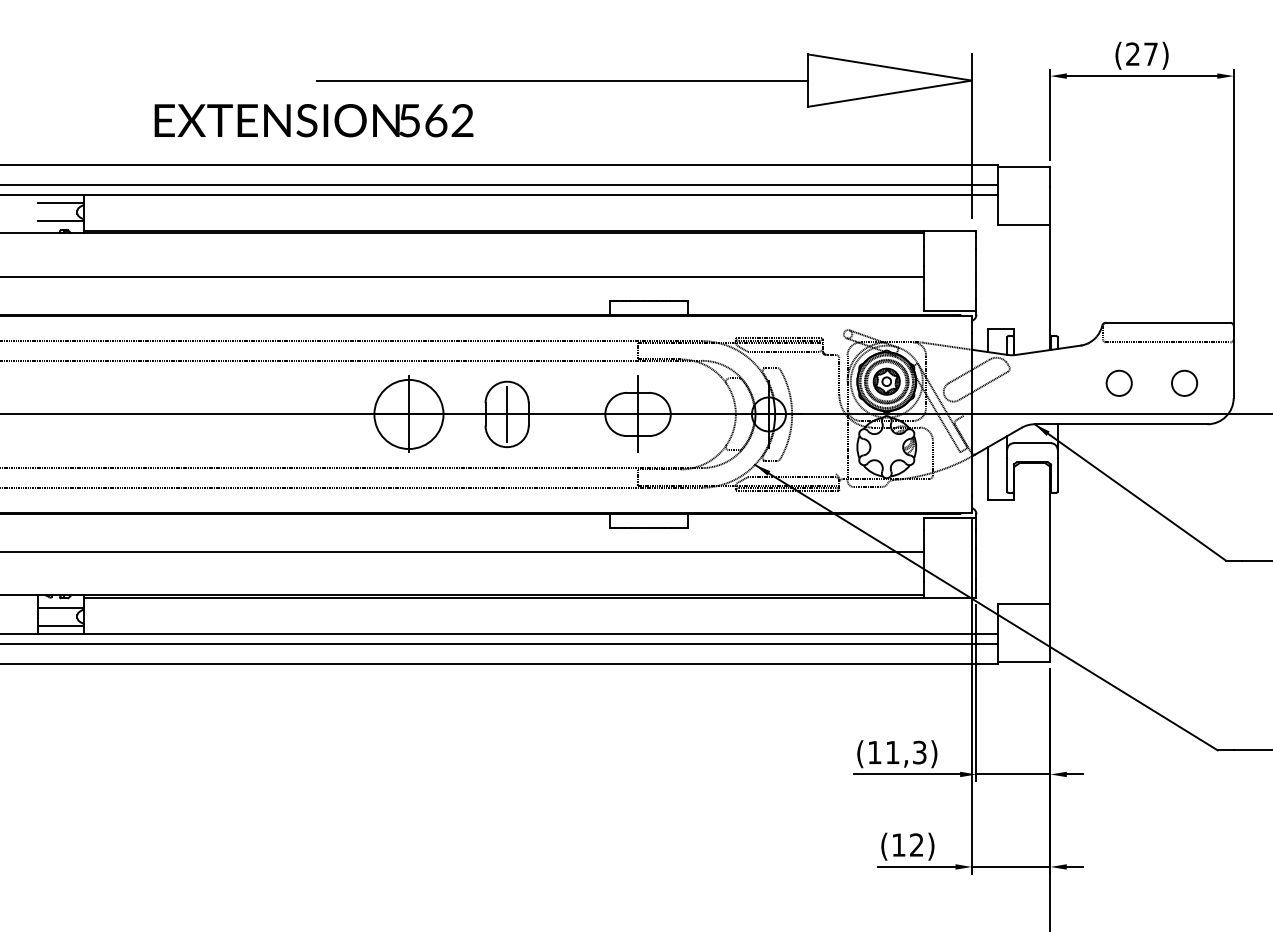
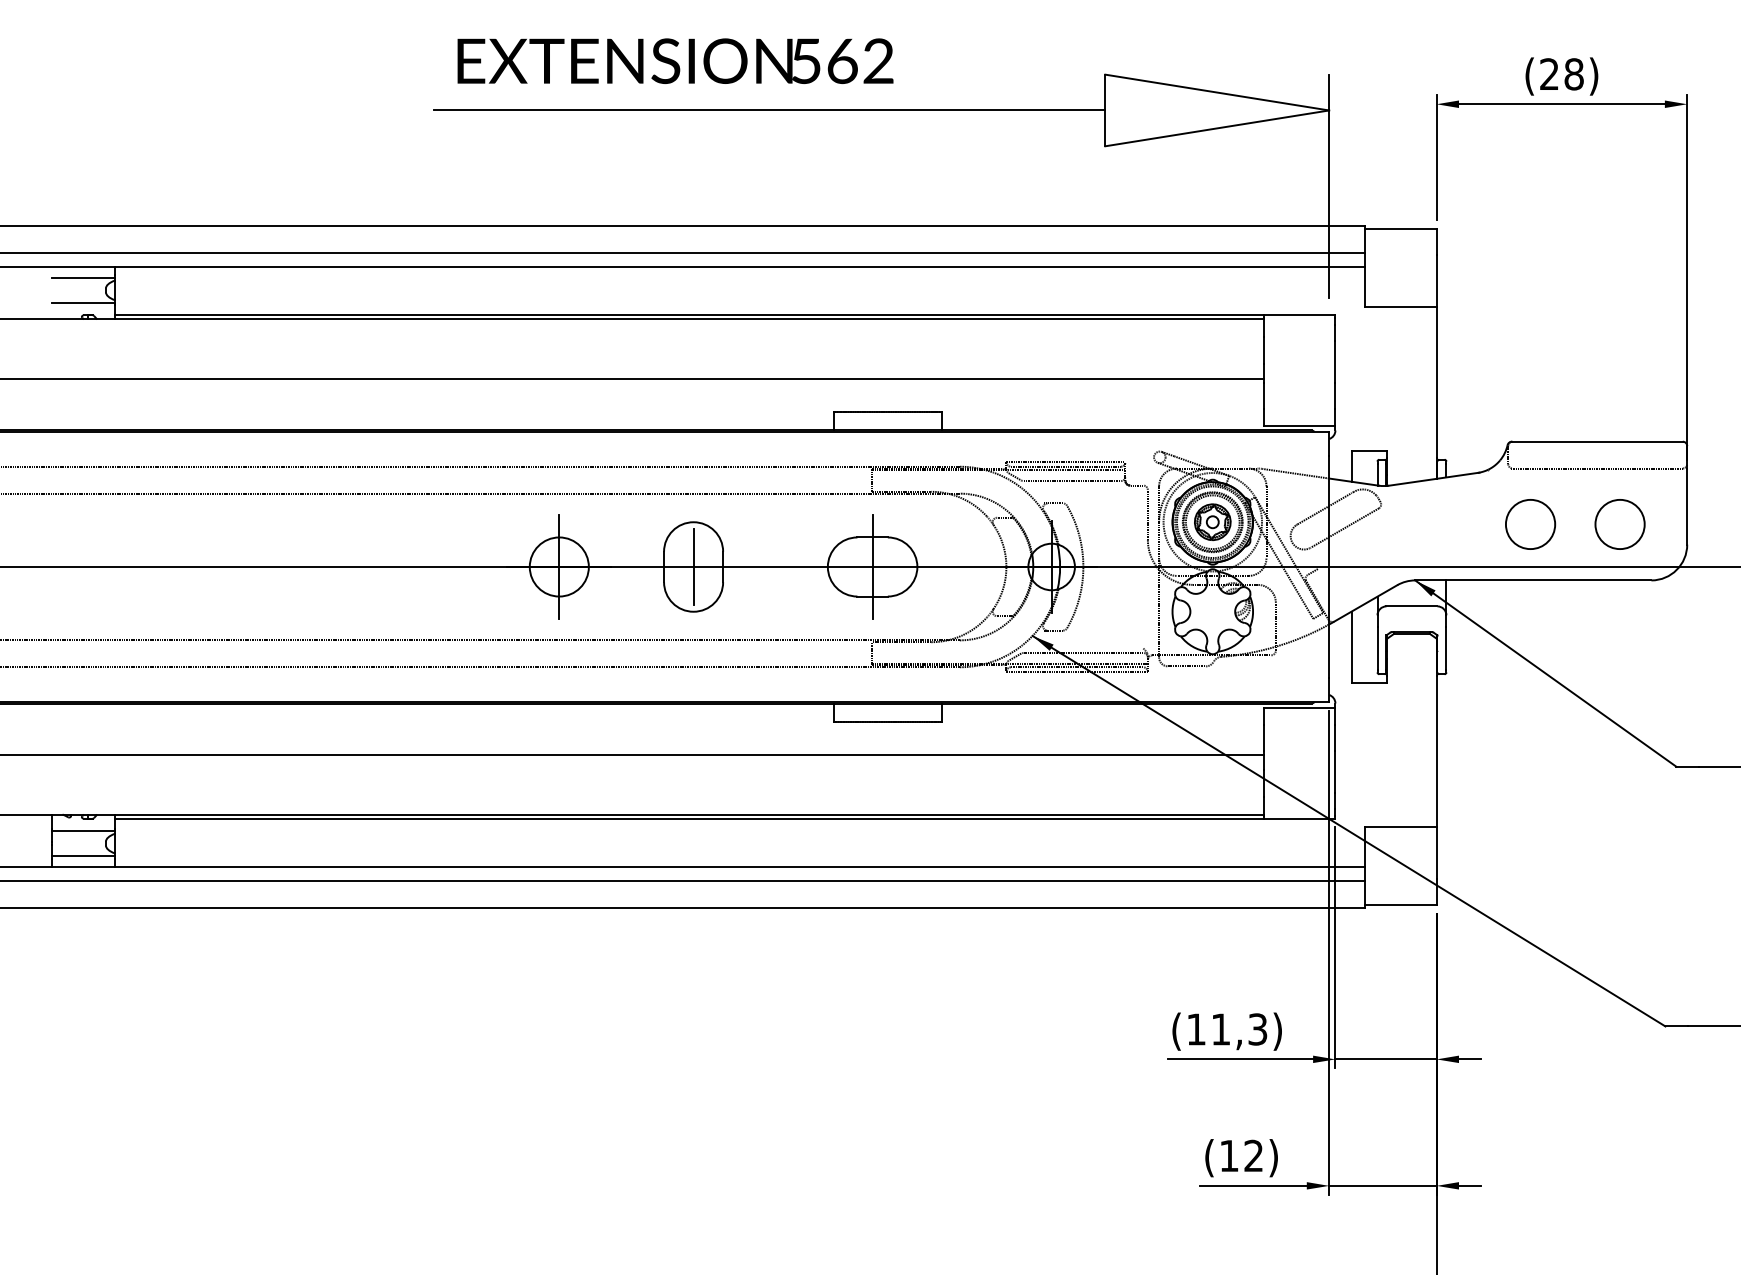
text: (1150, 54) -> (1573, 74), (27) -> (28)
text: (314, 120) -> (675, 60), moved
circle: (1119, 383) -> (1530, 524), size x1.43
circle: (1184, 383) -> (1619, 524), size x1.43
circle: (408, 414) -> (558, 566), size x0.62

